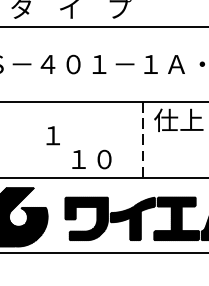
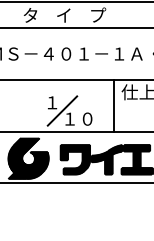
line: (143, 139) -> (114, 105), dashed -> solid
line: (67, 146) -> (62, 110), added

